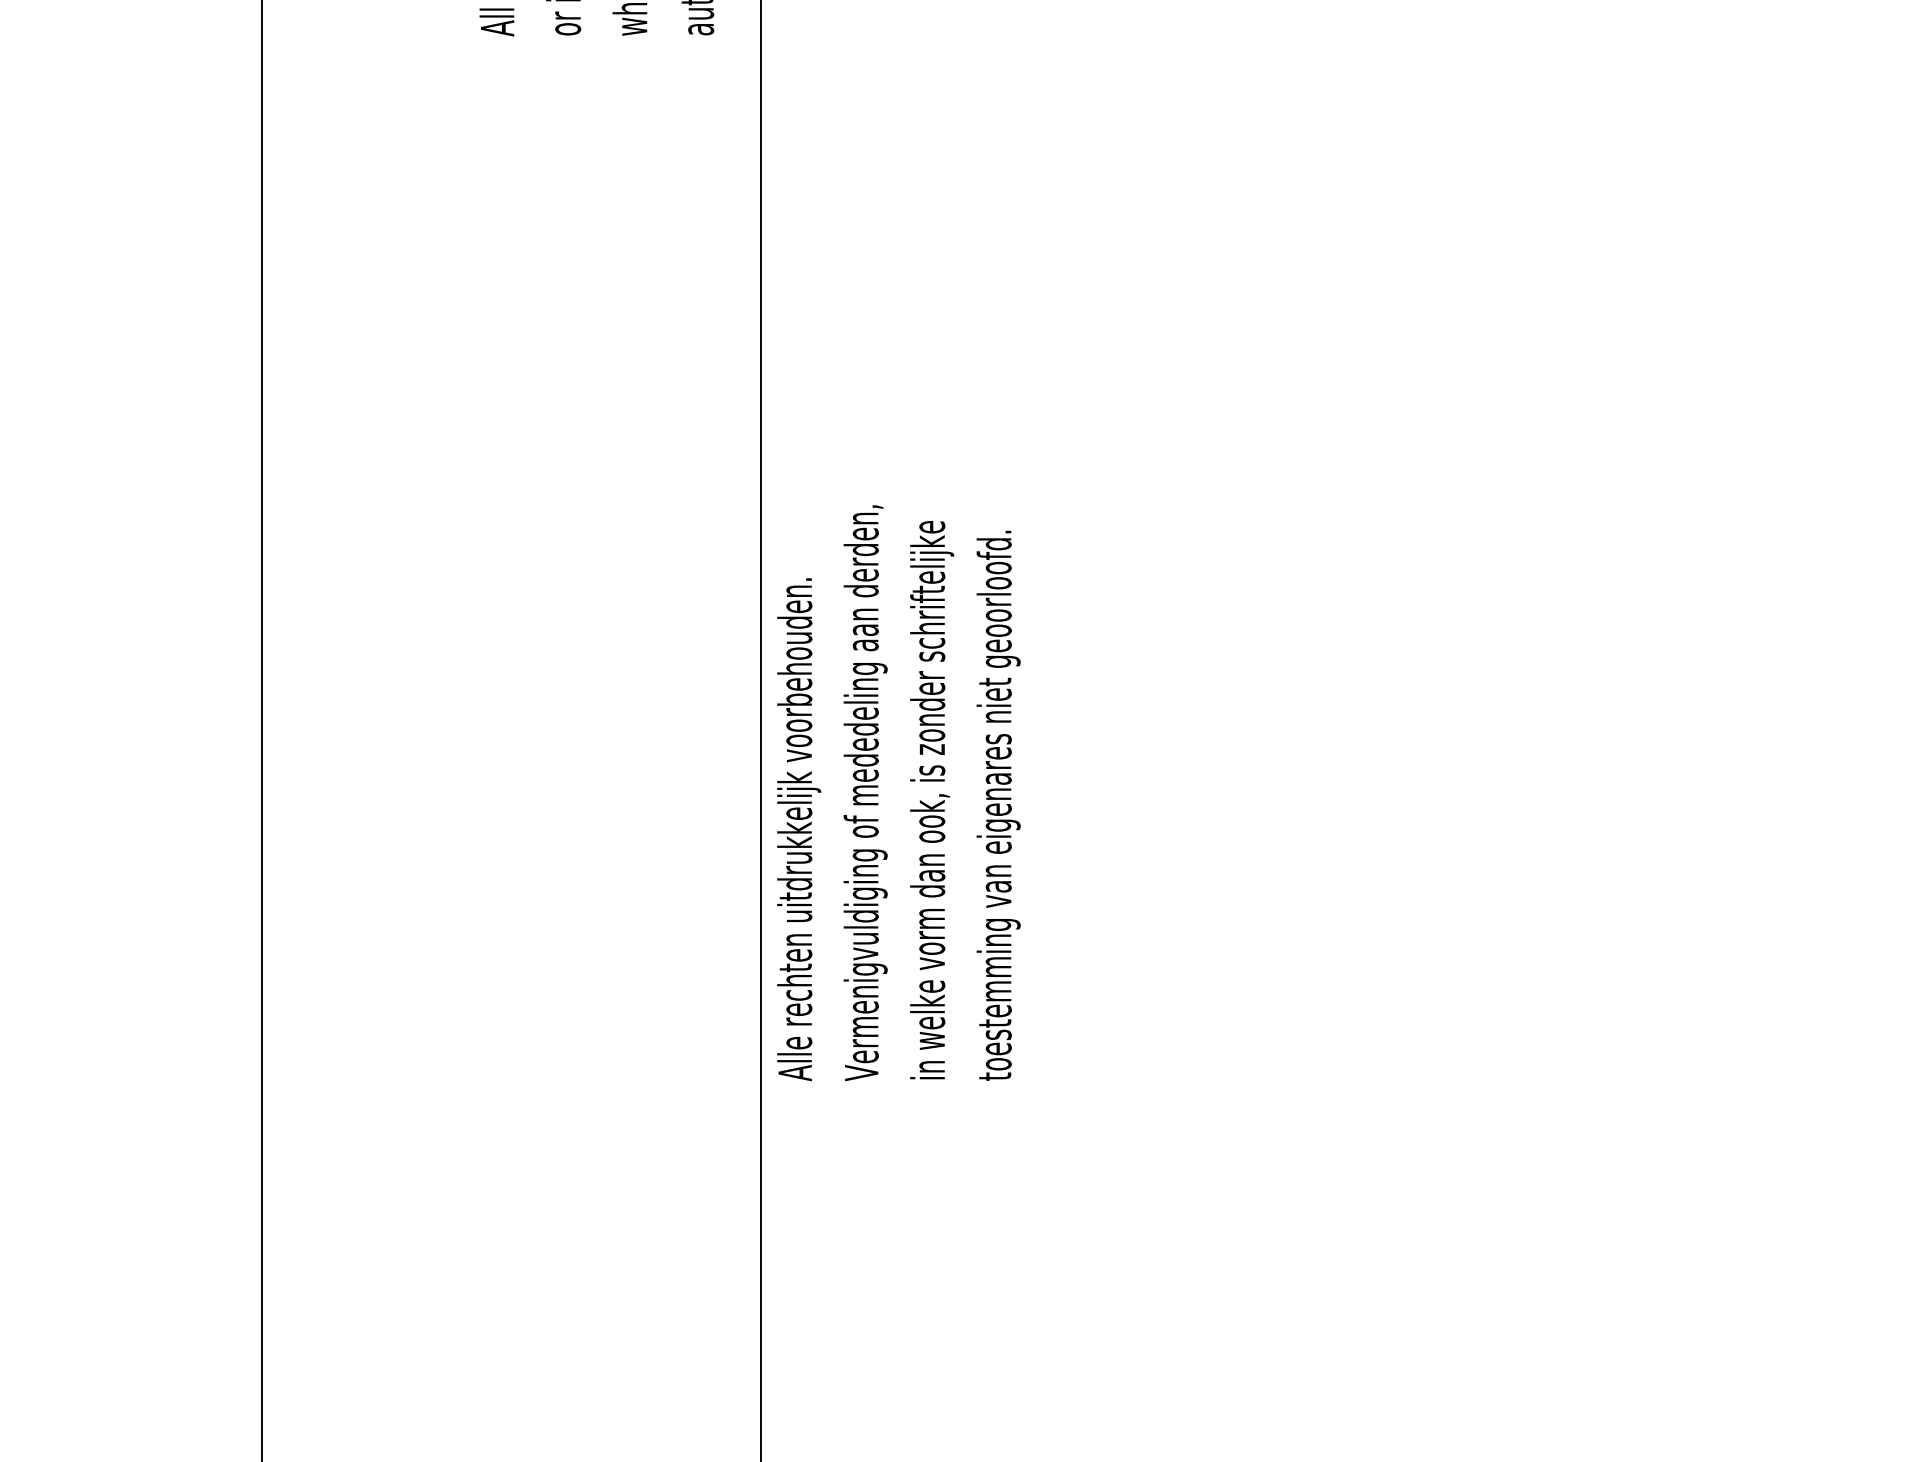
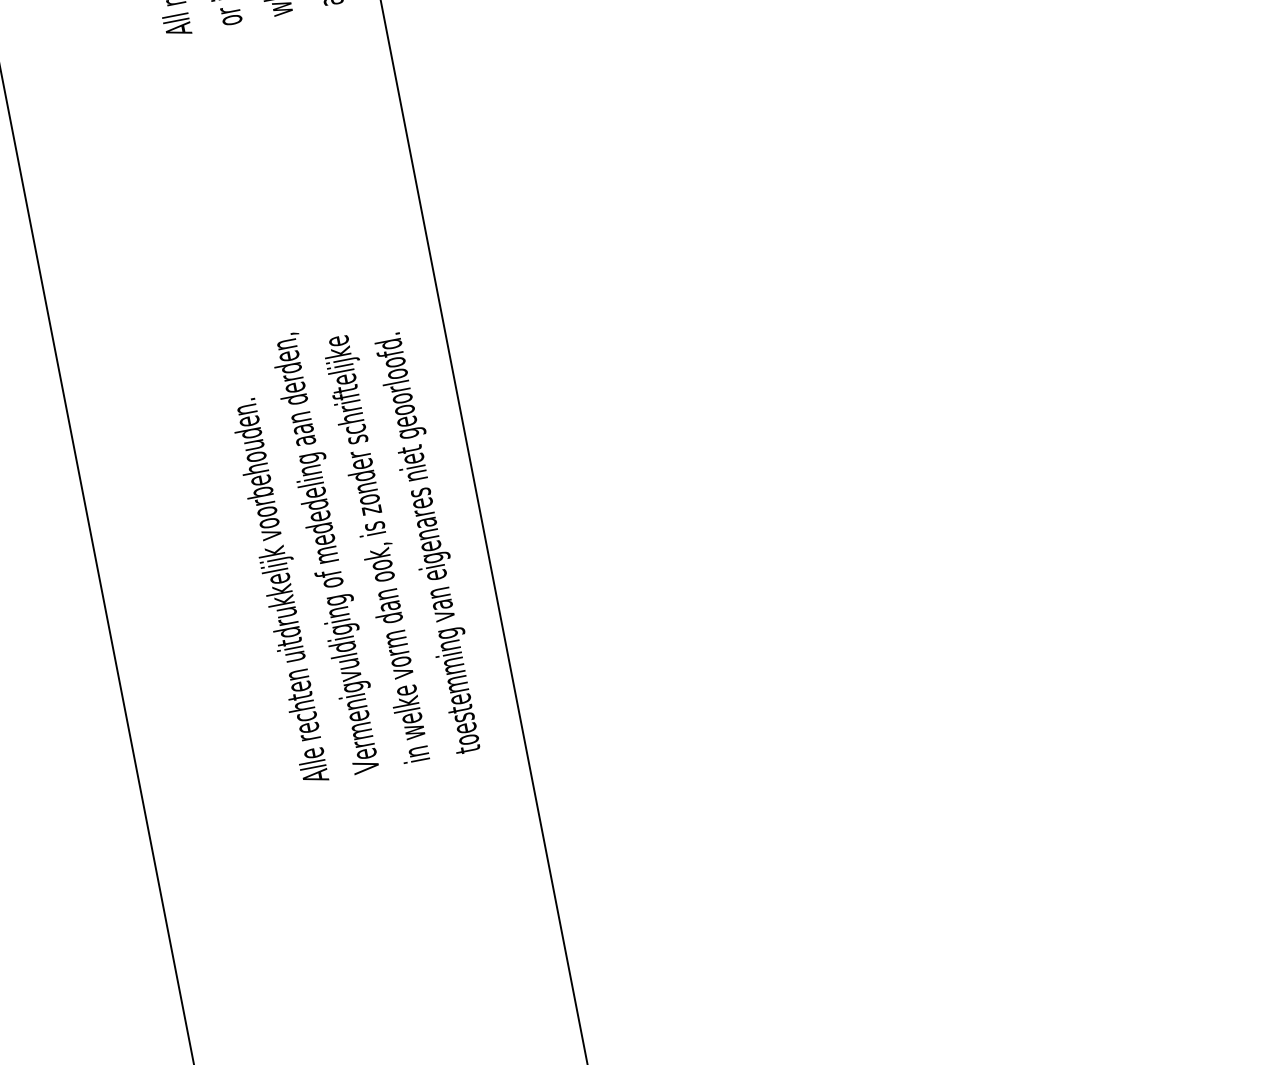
text: (898, 793) -> (352, 548), moved

